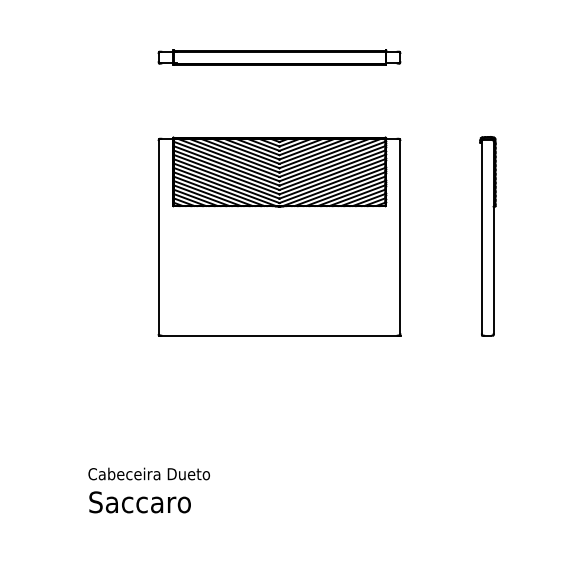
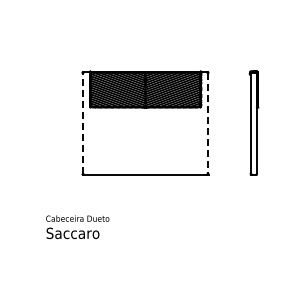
part: (279, 56) -> (145, 29), removed
line: (158, 237) -> (82, 123), solid -> dashed
line: (400, 239) -> (208, 124), solid -> dashed
text: (148, 491) -> (77, 227), moved

